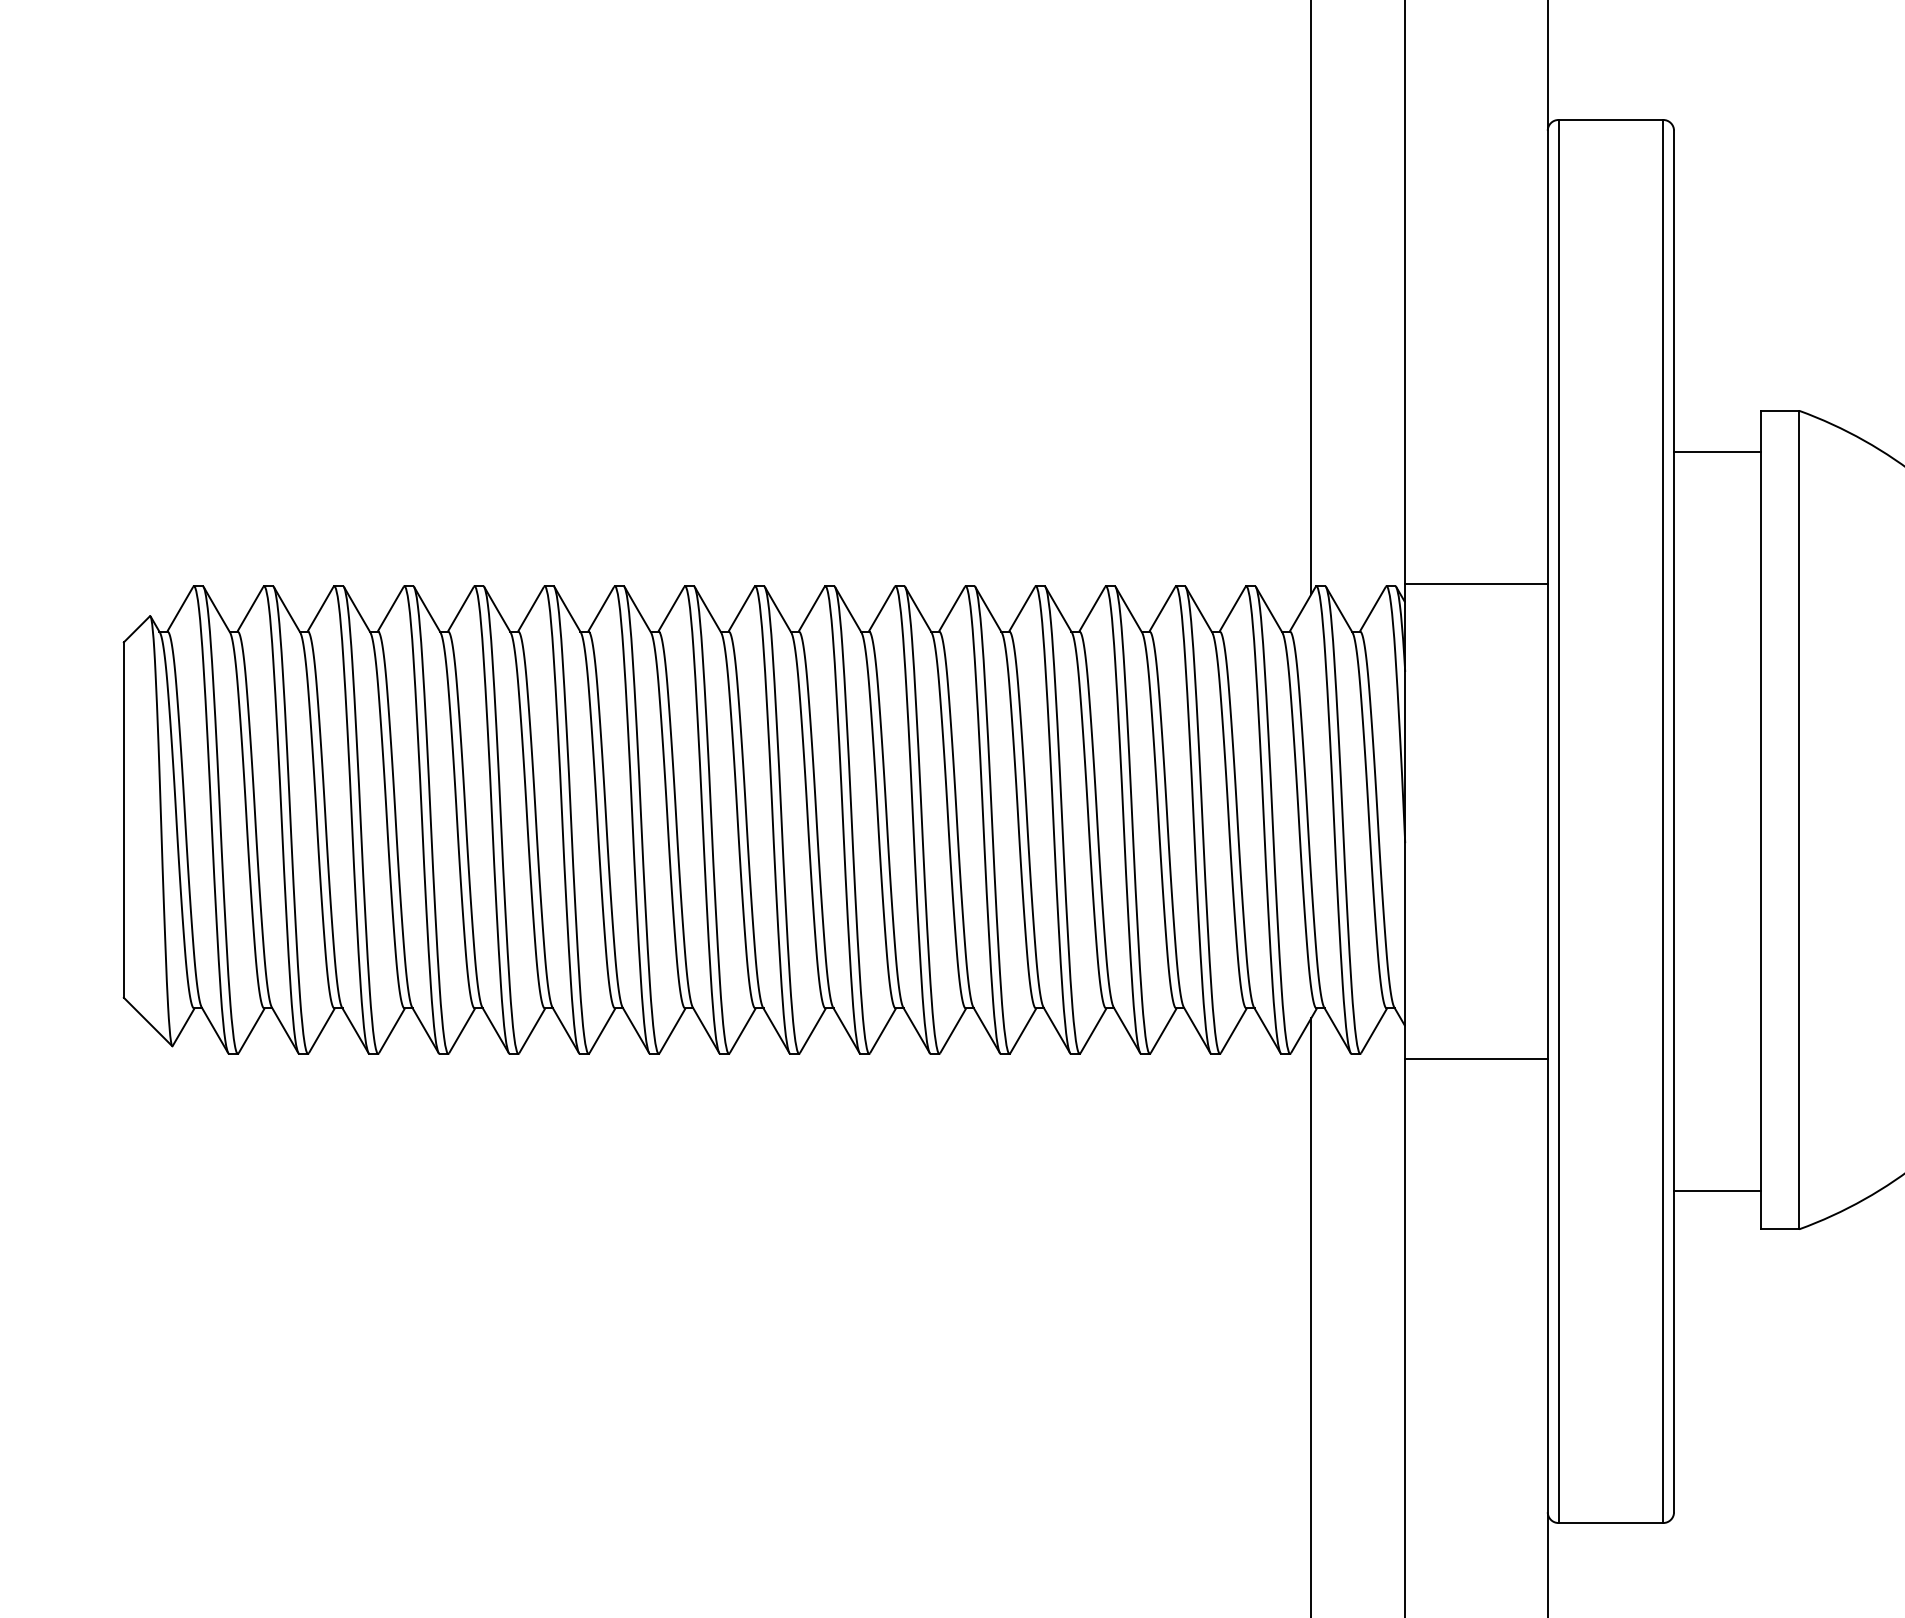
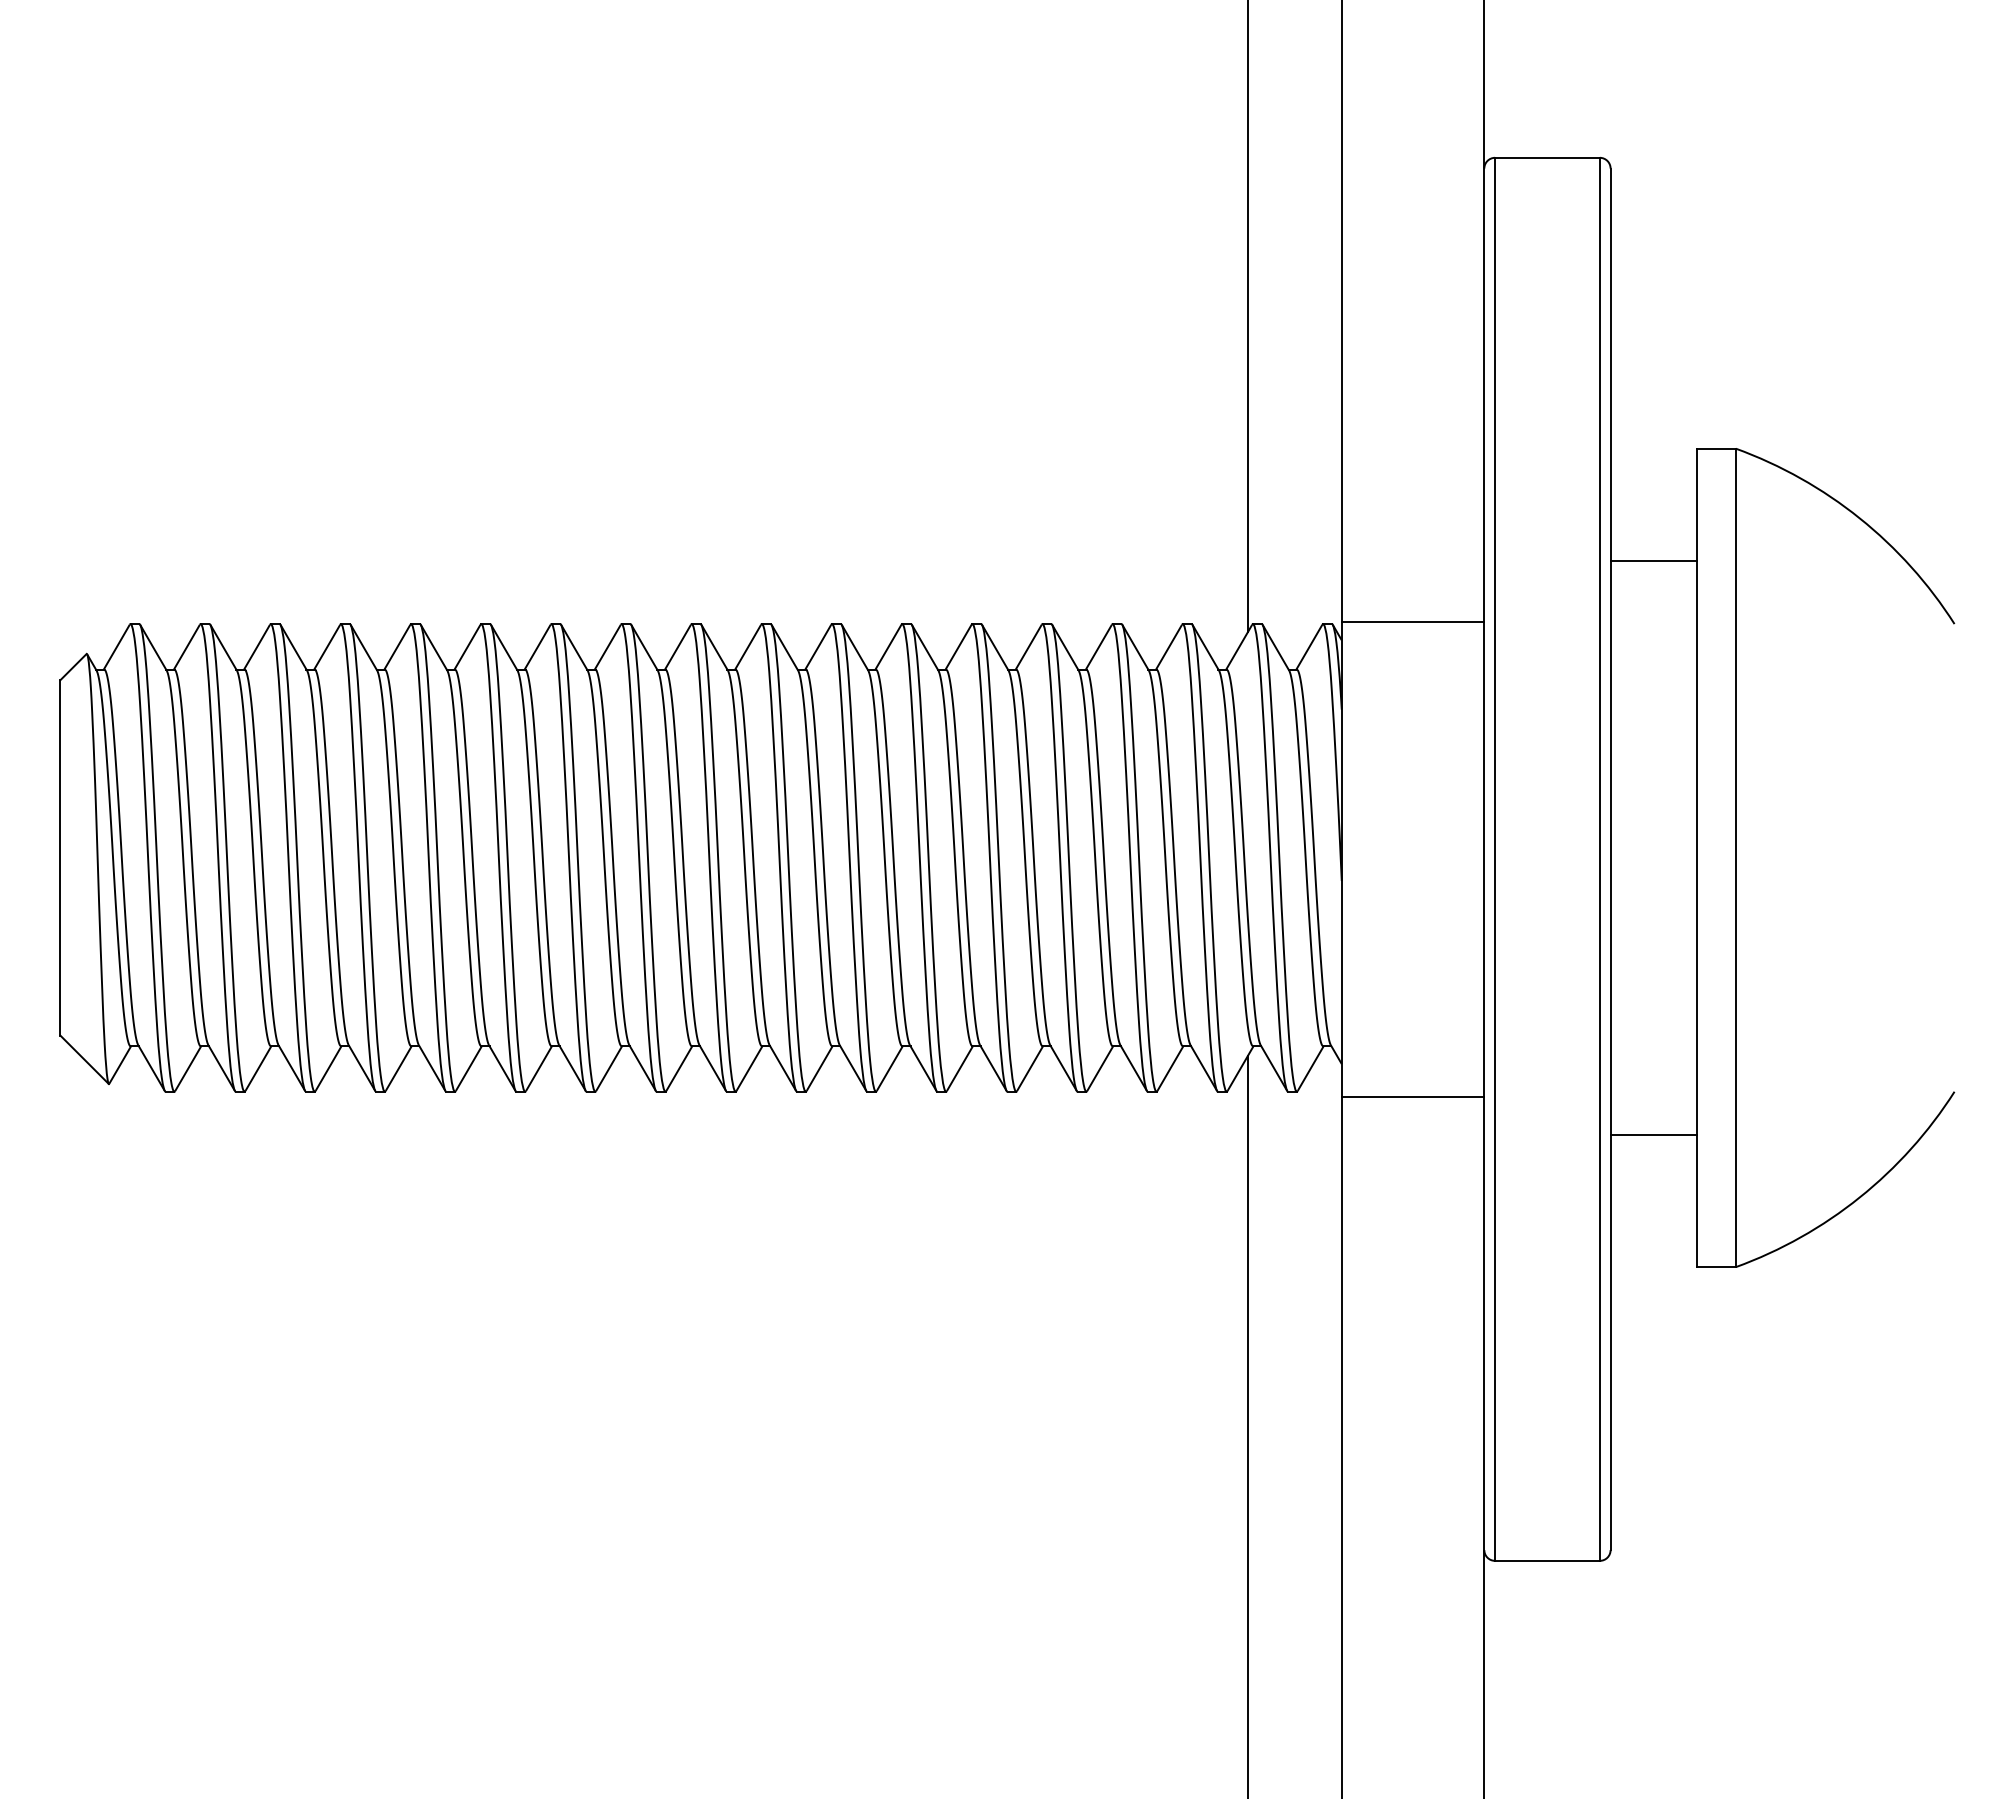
line: (1716, 451) -> (1653, 560), moved
line: (1716, 1191) -> (1653, 1135), moved

